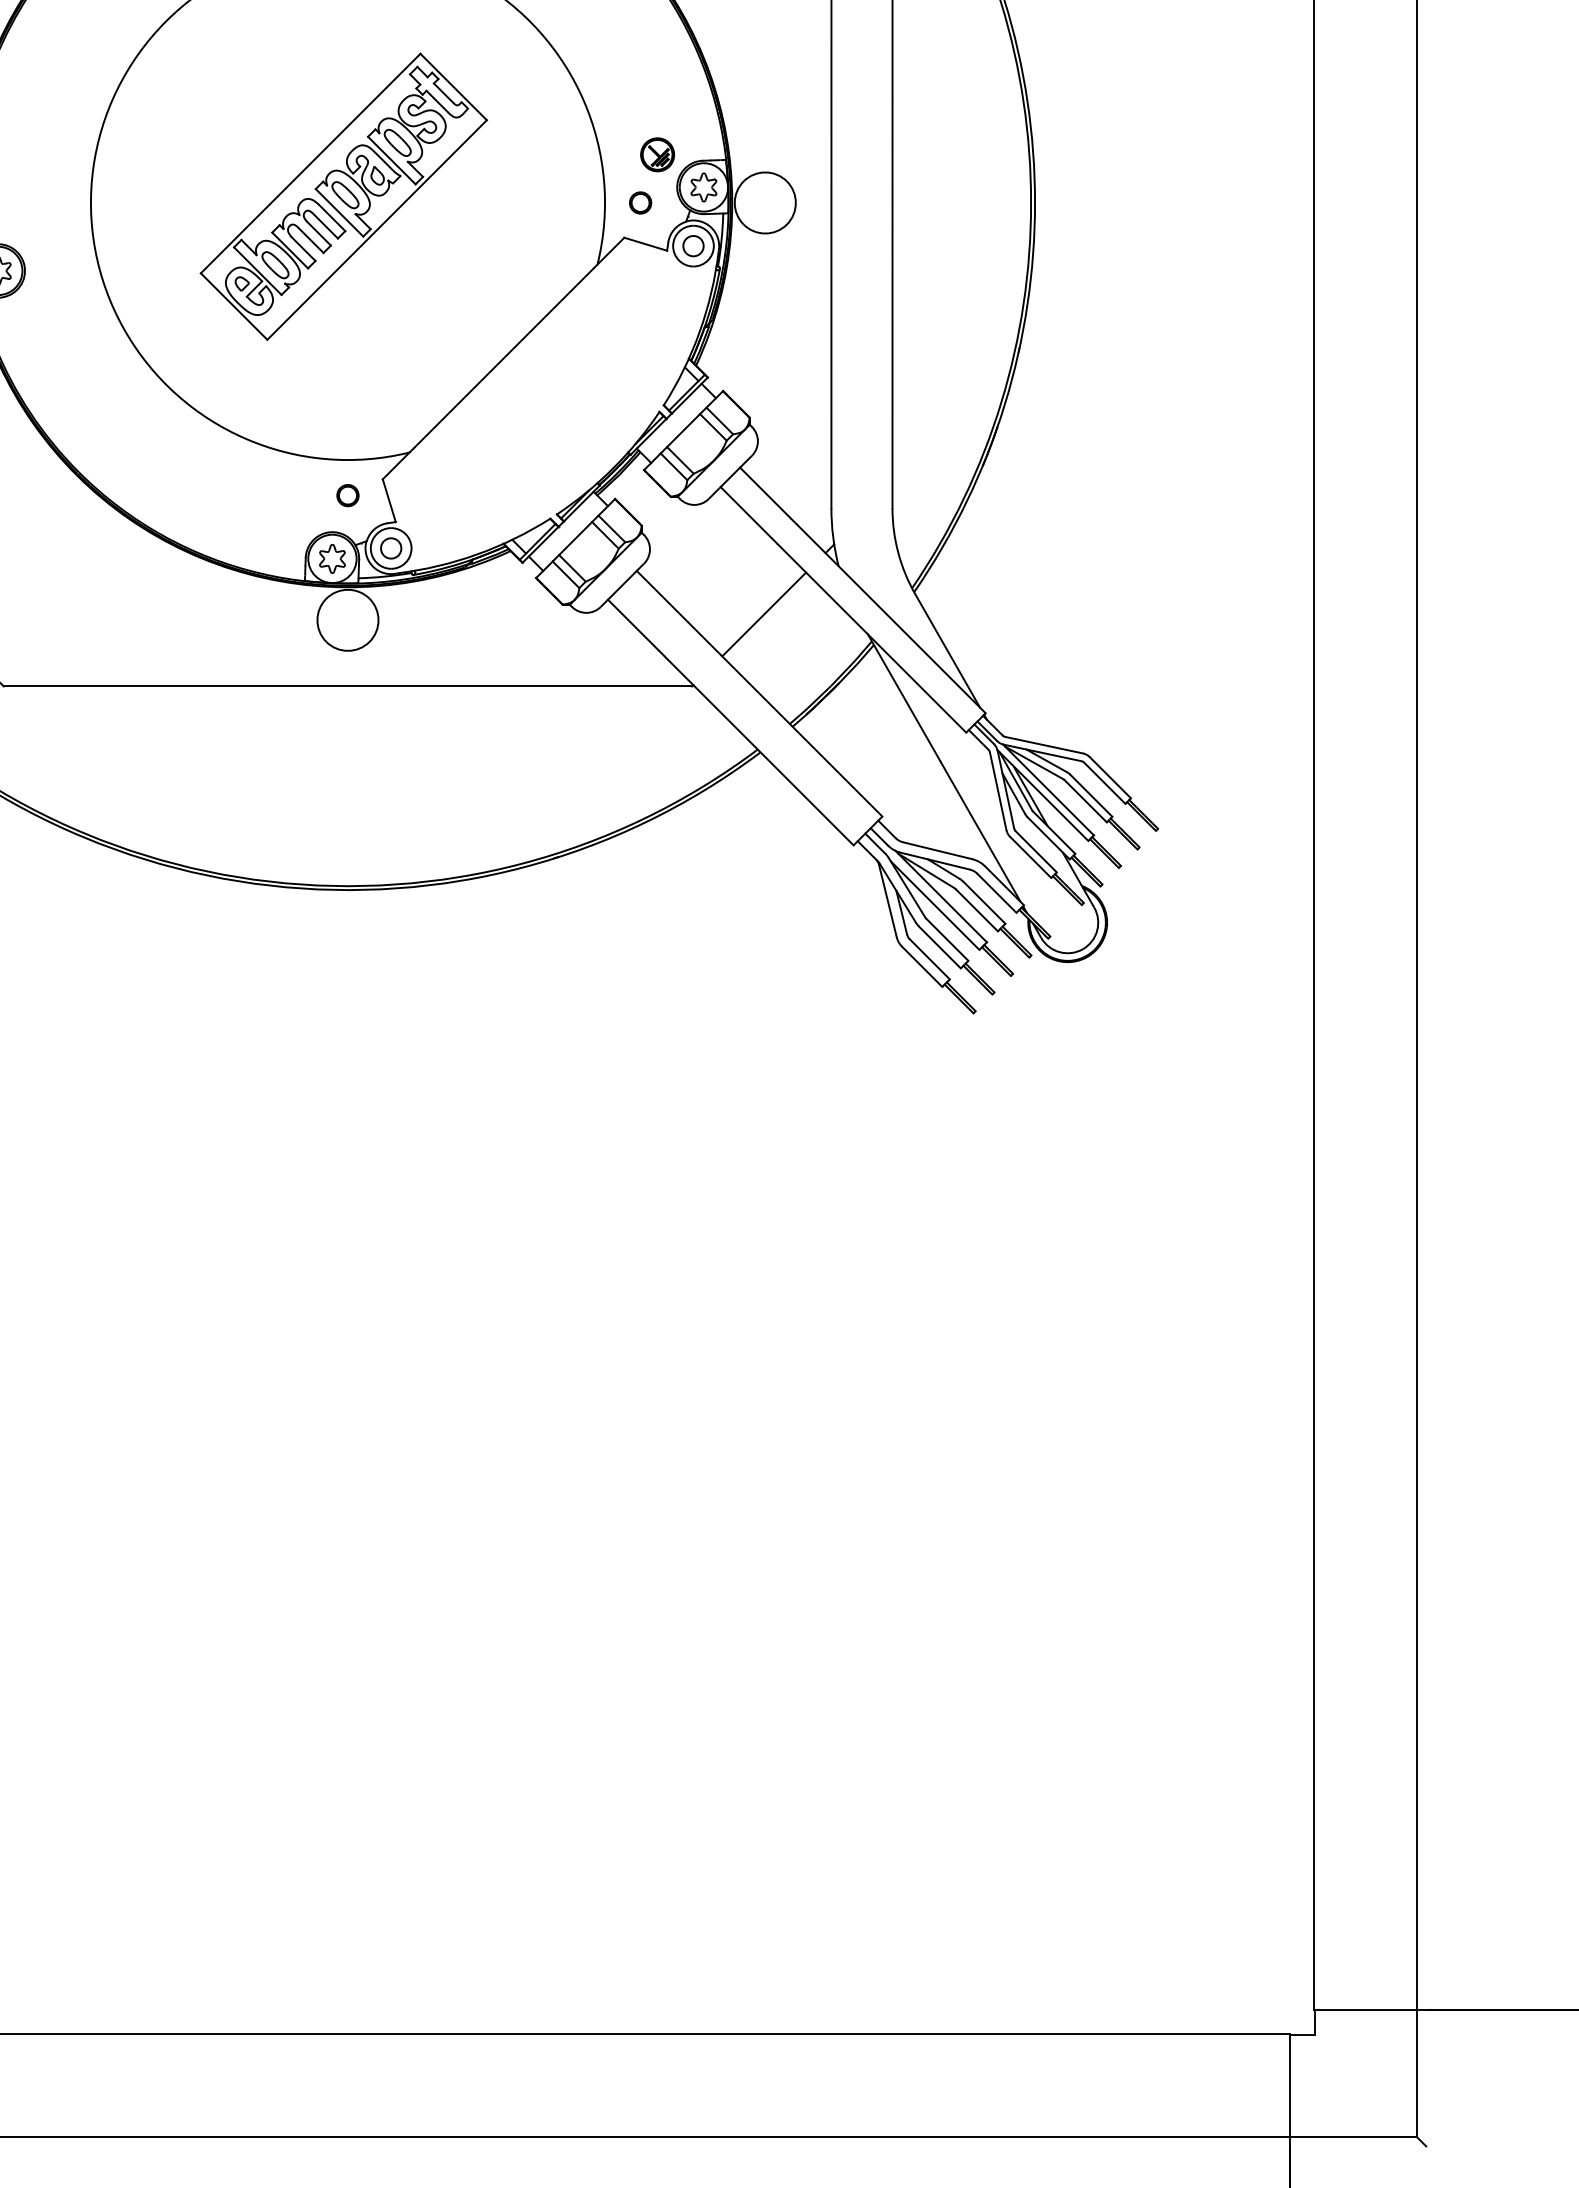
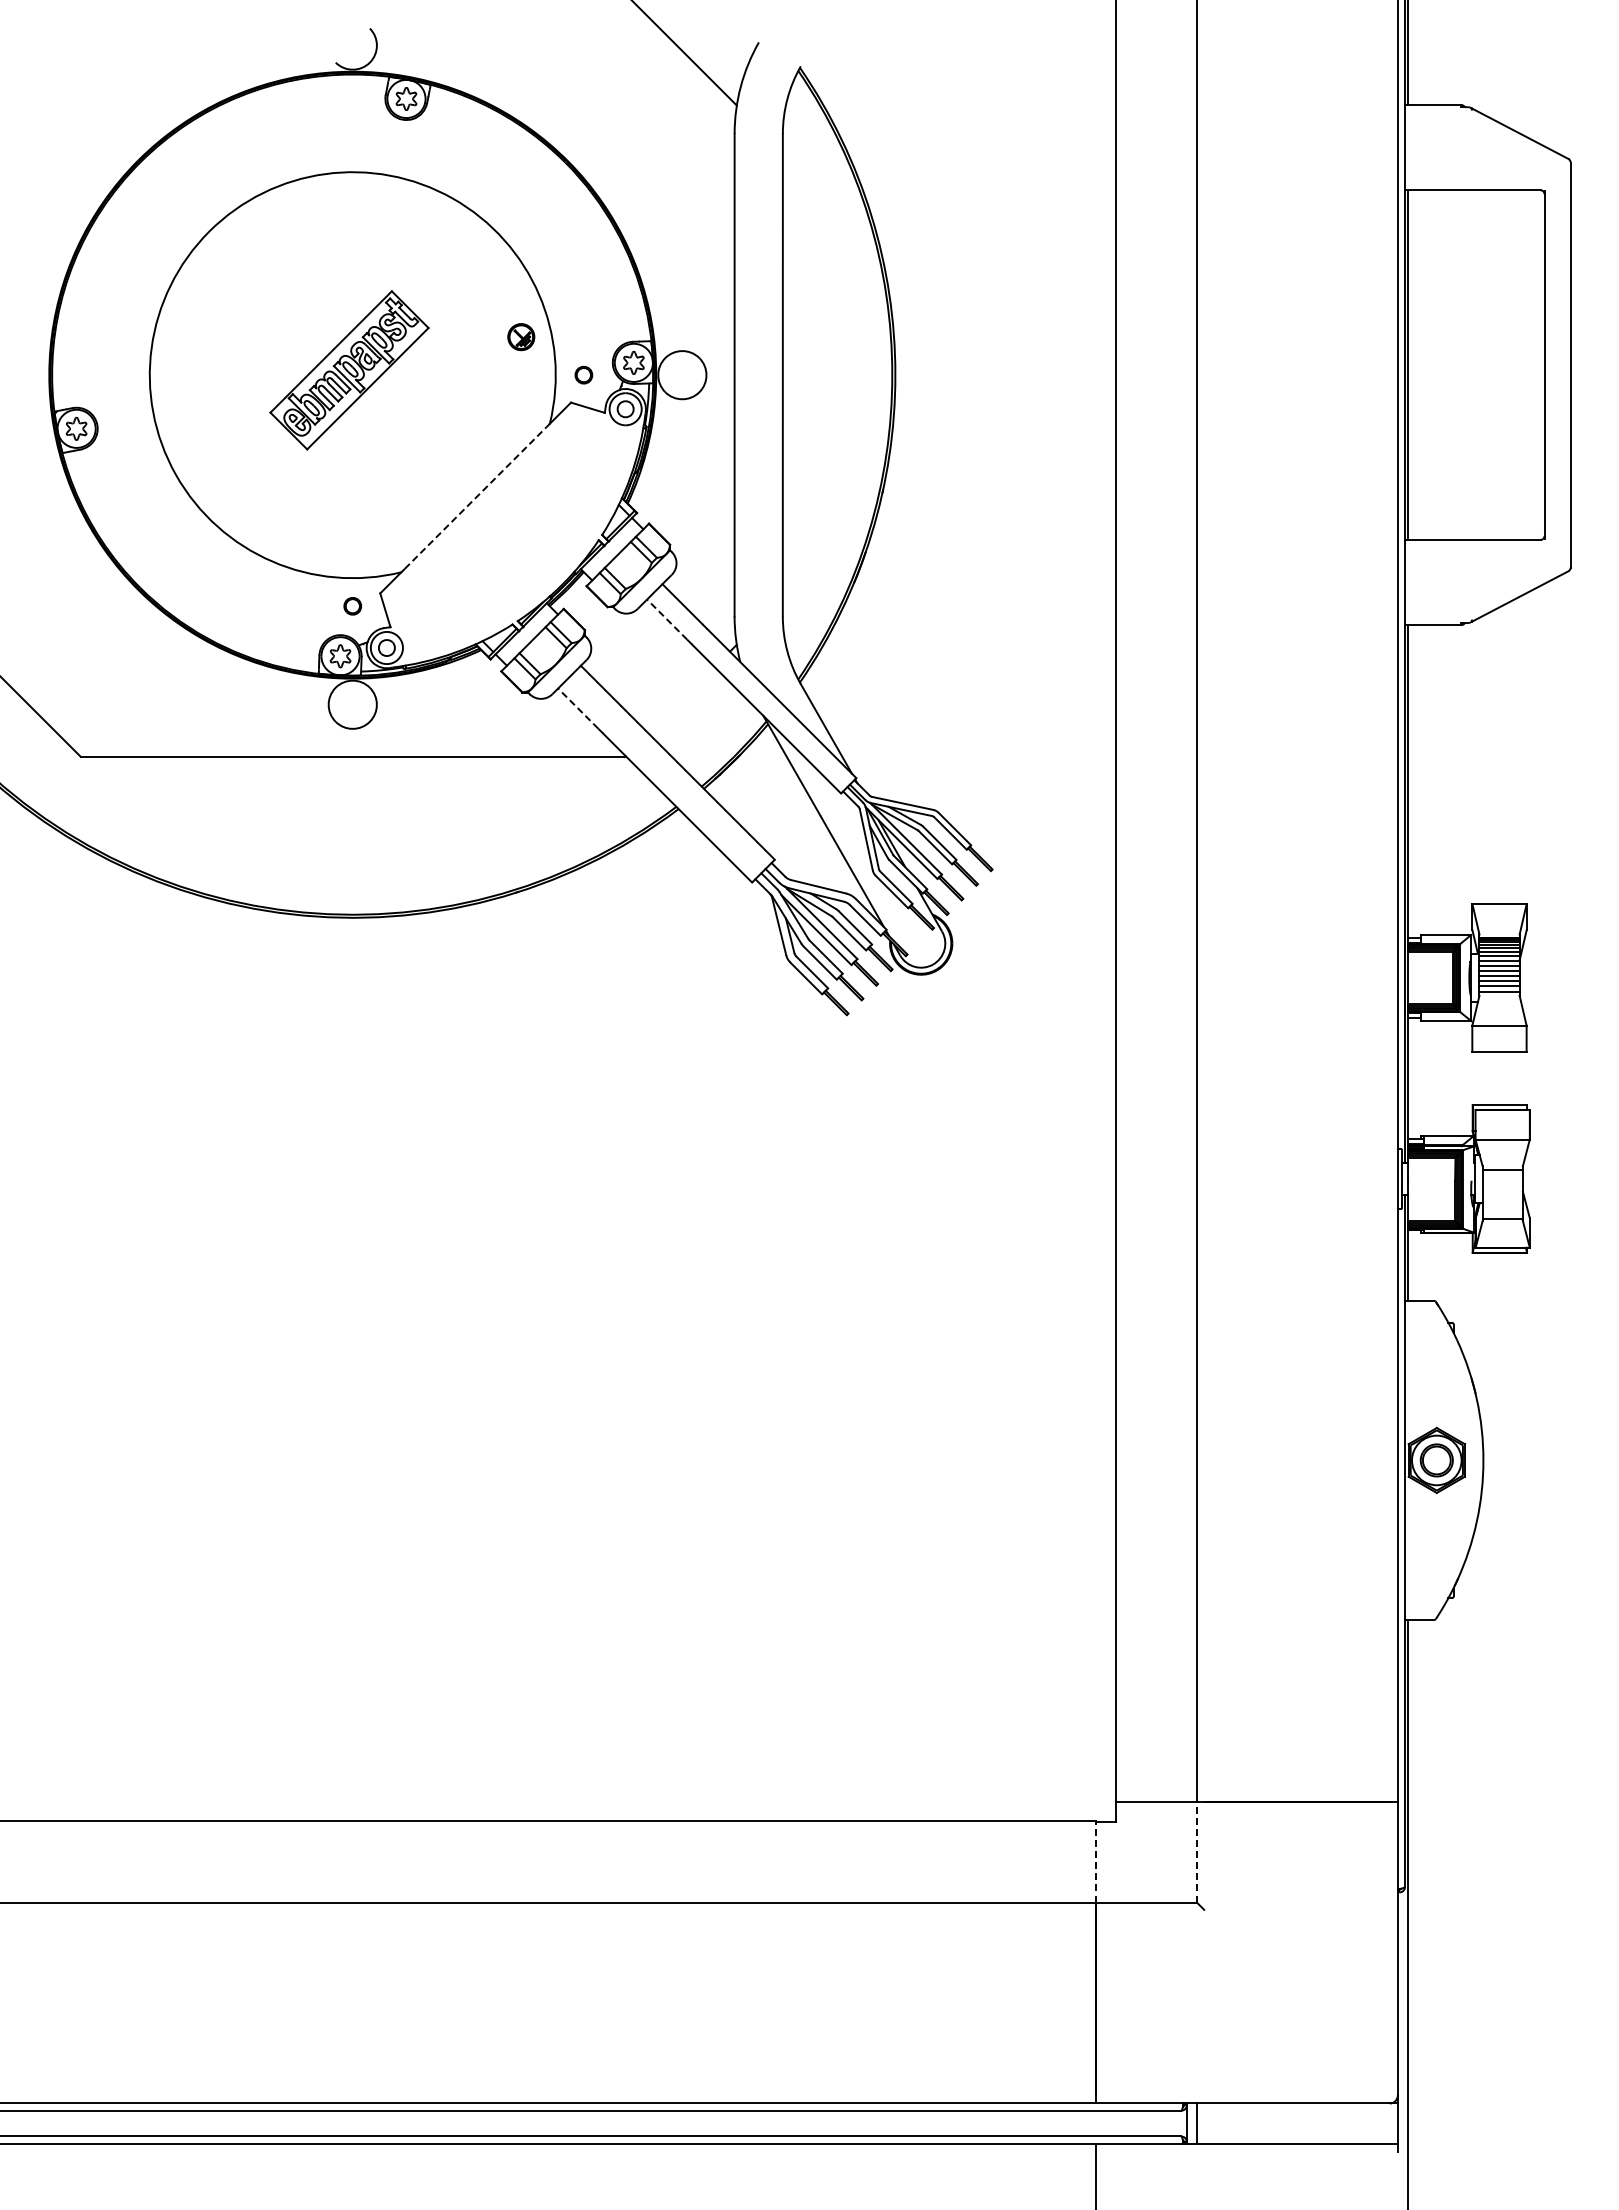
part: (657, 155) -> (521, 337), moved
part: (343, 197) -> (349, 370), size x0.7
line: (504, 357) -> (476, 497), solid -> dashed
line: (745, 512) -> (666, 619), solid -> dashed
line: (764, 614) -> (681, 700), removed
line: (632, 625) -> (577, 708), solid -> dashed
line: (1416, 2072) -> (1196, 1851), solid -> dashed
line: (1289, 2084) -> (1096, 1861), solid -> dashed

